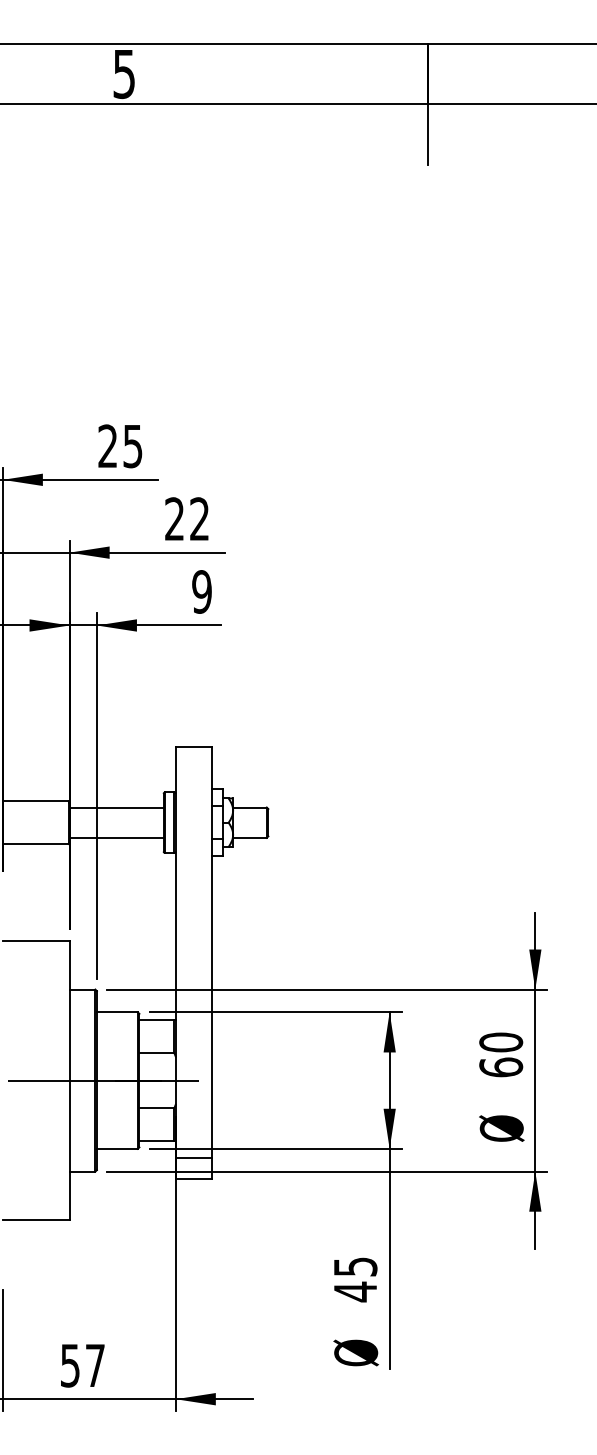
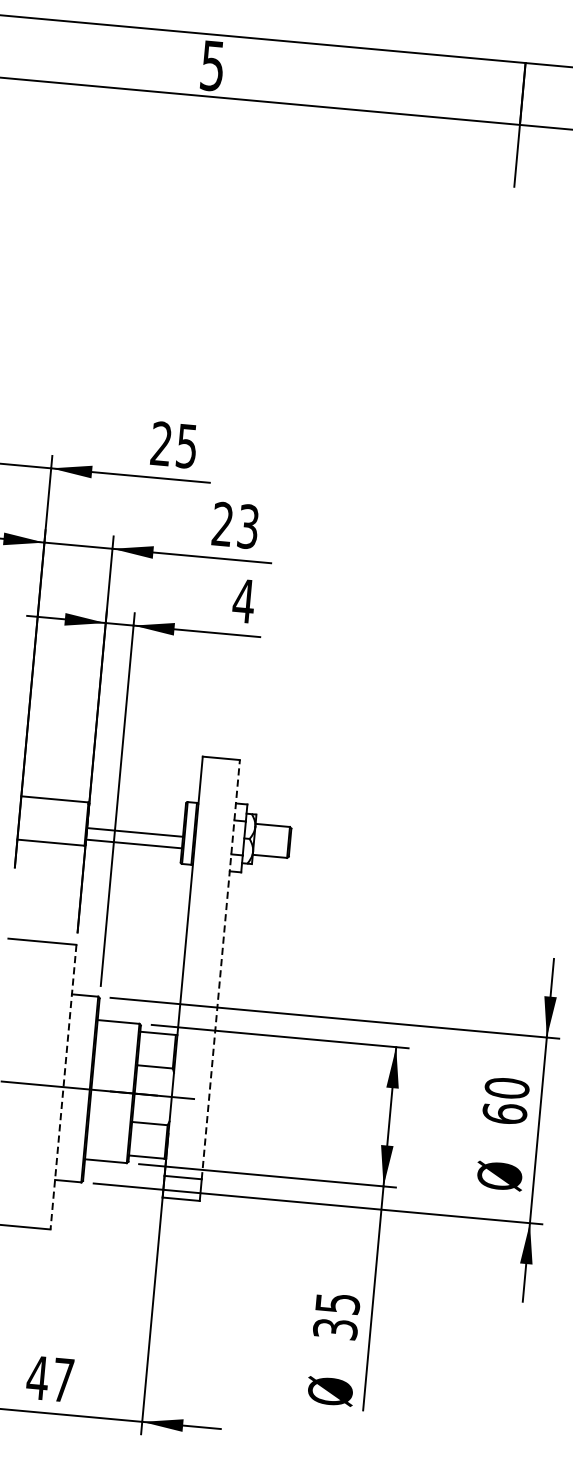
text: (199, 519) -> (248, 527), 22 -> 23
text: (201, 591) -> (243, 600), 9 -> 4
line: (116, 807) -> (134, 832), moved
line: (212, 952) -> (221, 969), solid -> dashed
line: (69, 1080) -> (63, 1087), solid -> dashed
text: (355, 1291) -> (335, 1328), 45 -> 35
text: (69, 1365) -> (36, 1377), 57 -> 47

